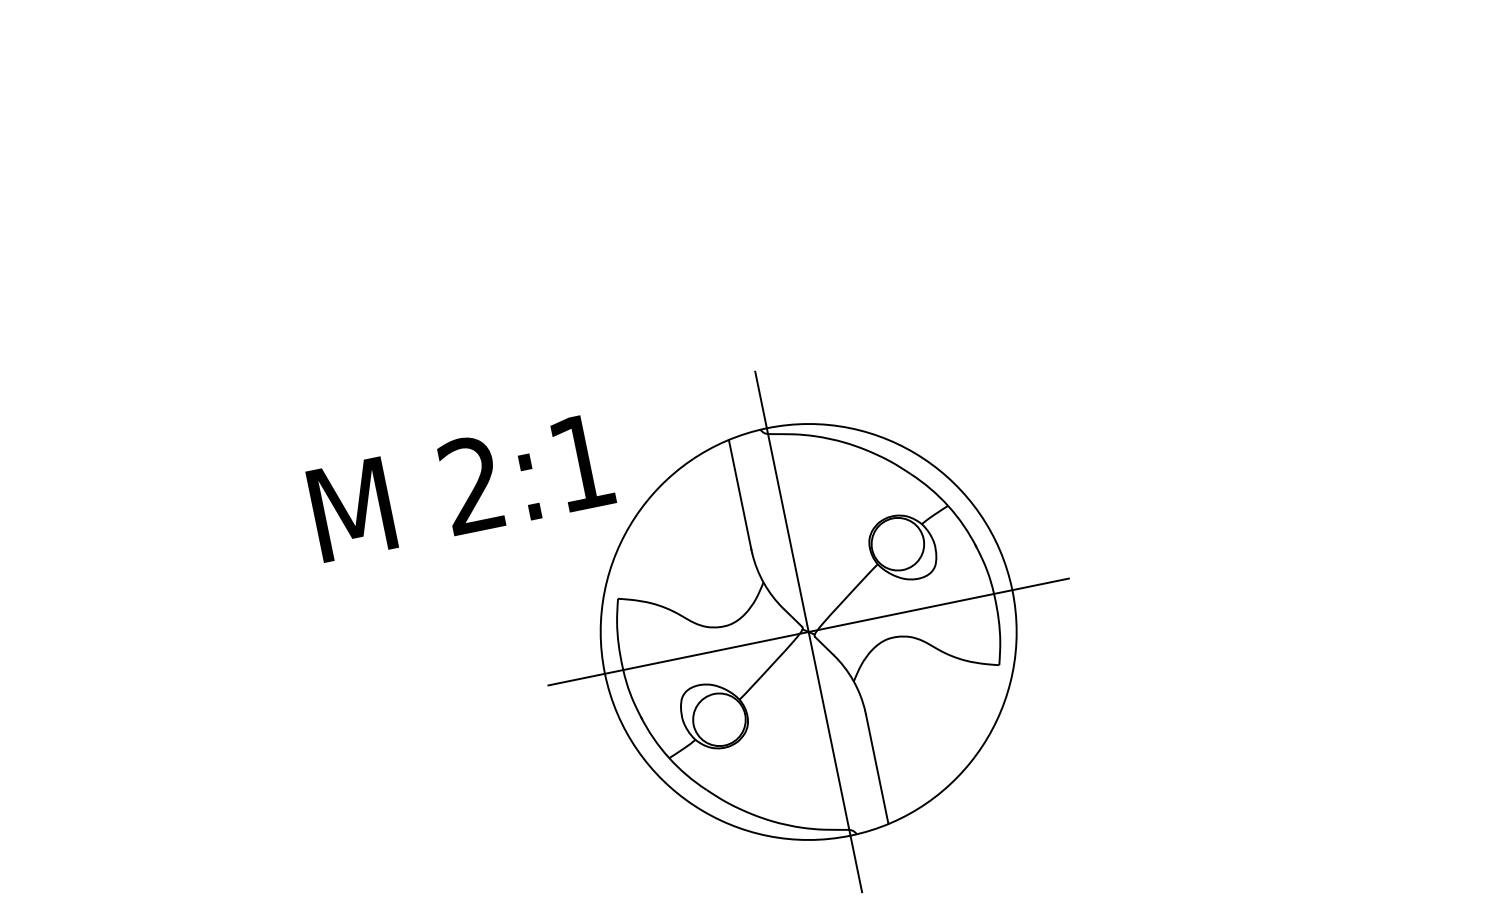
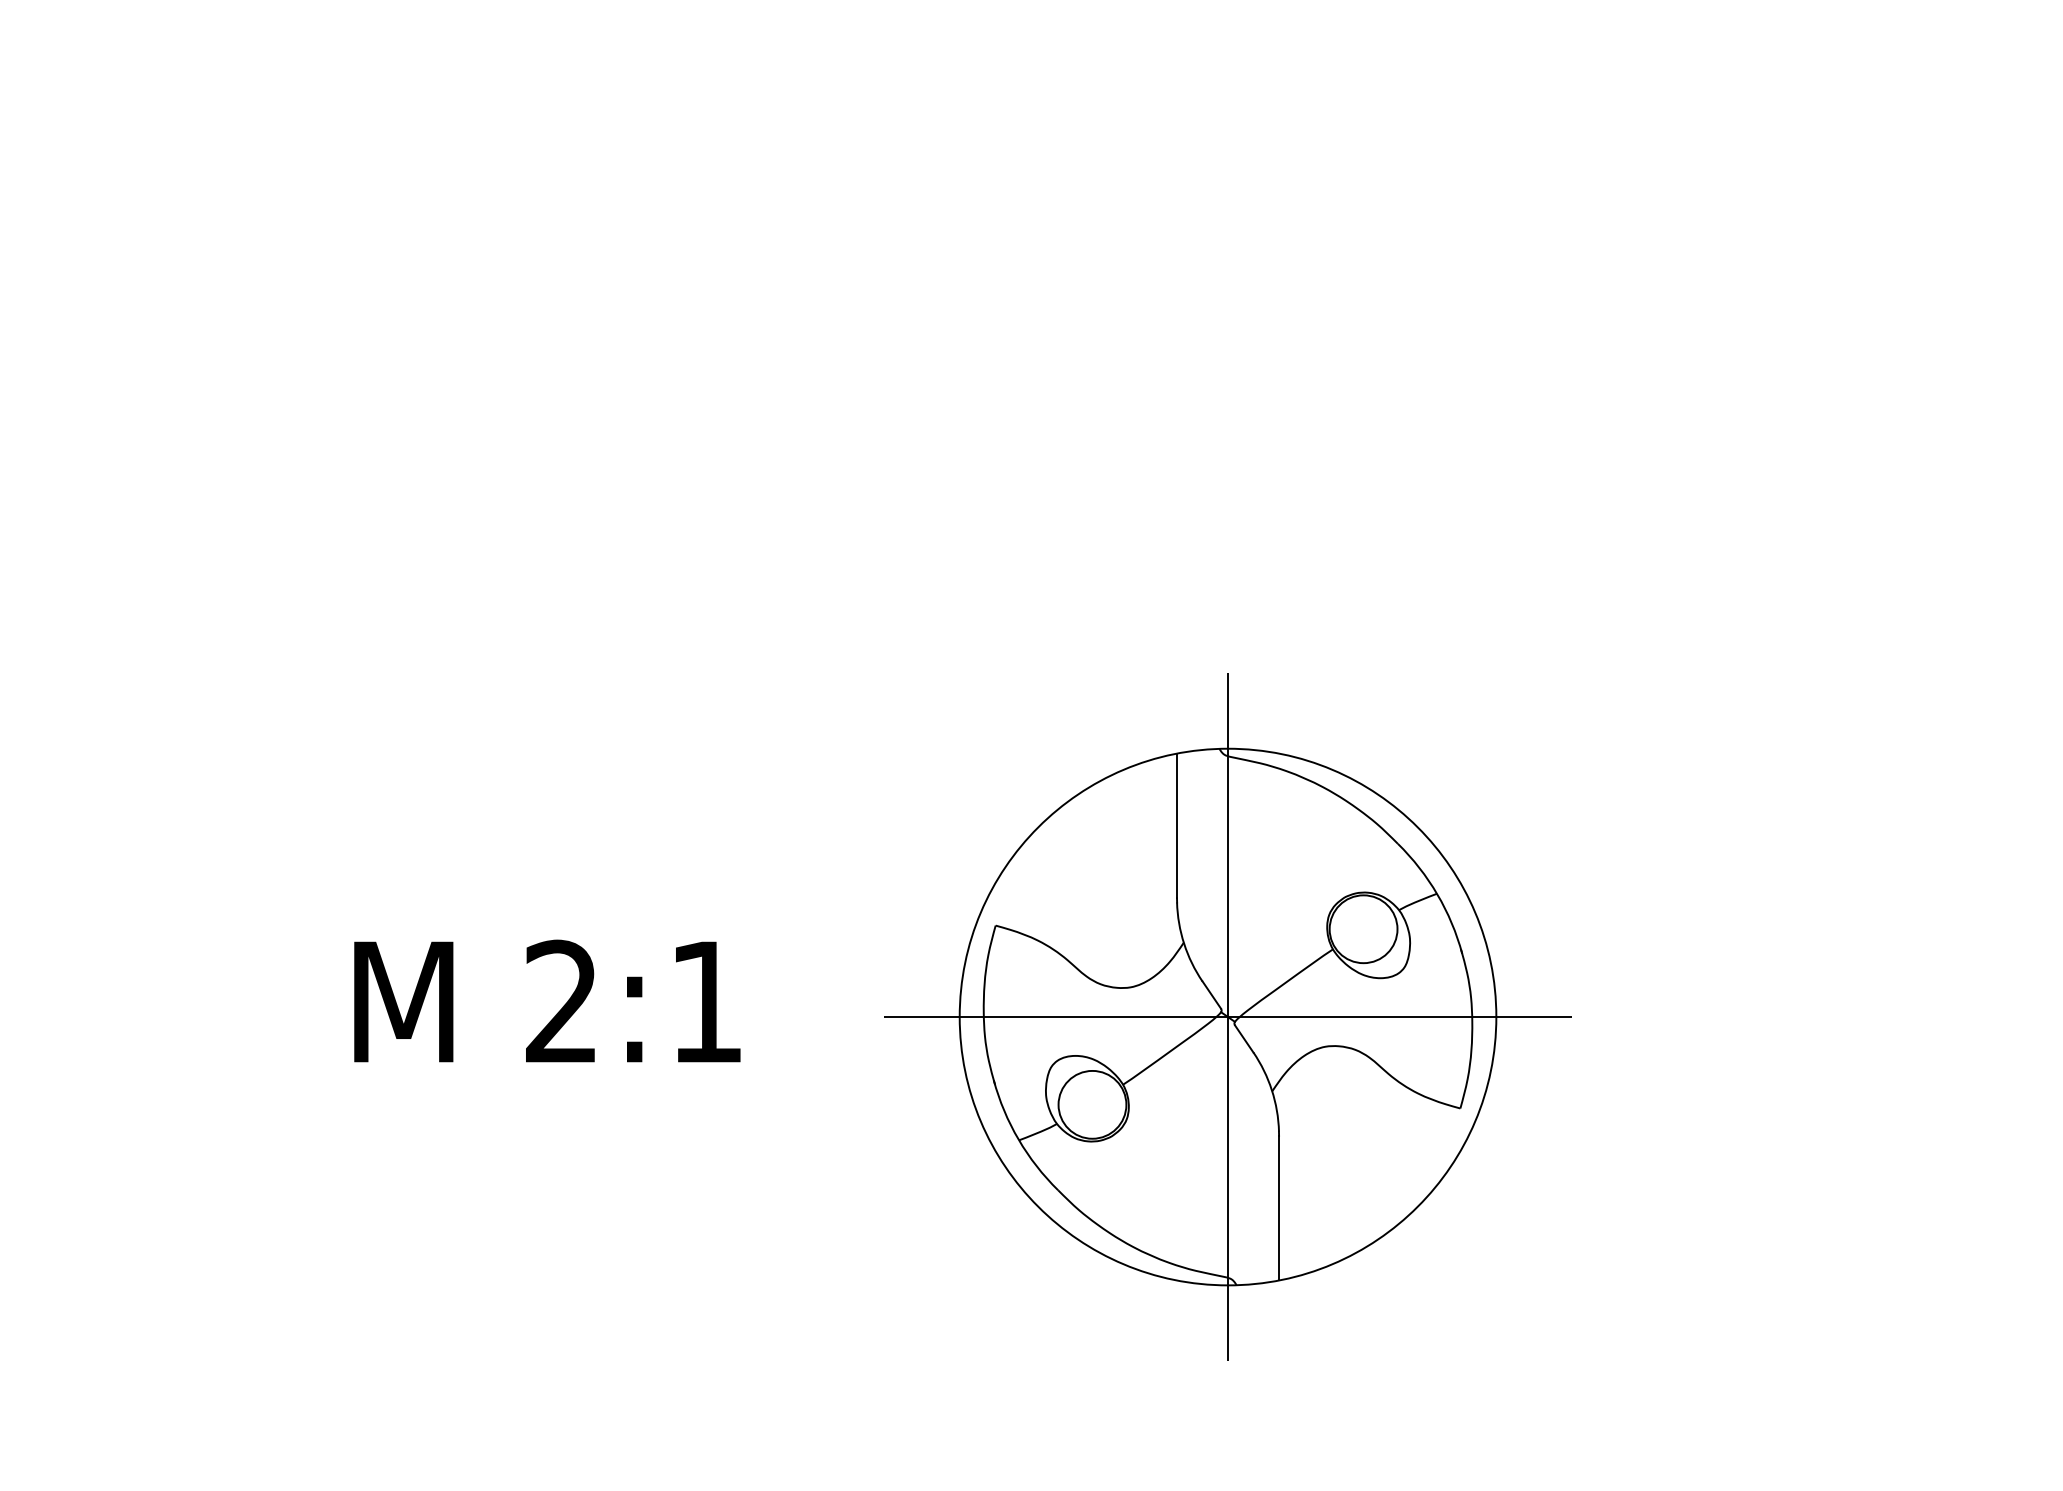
text: (461, 486) -> (547, 1000), moved

